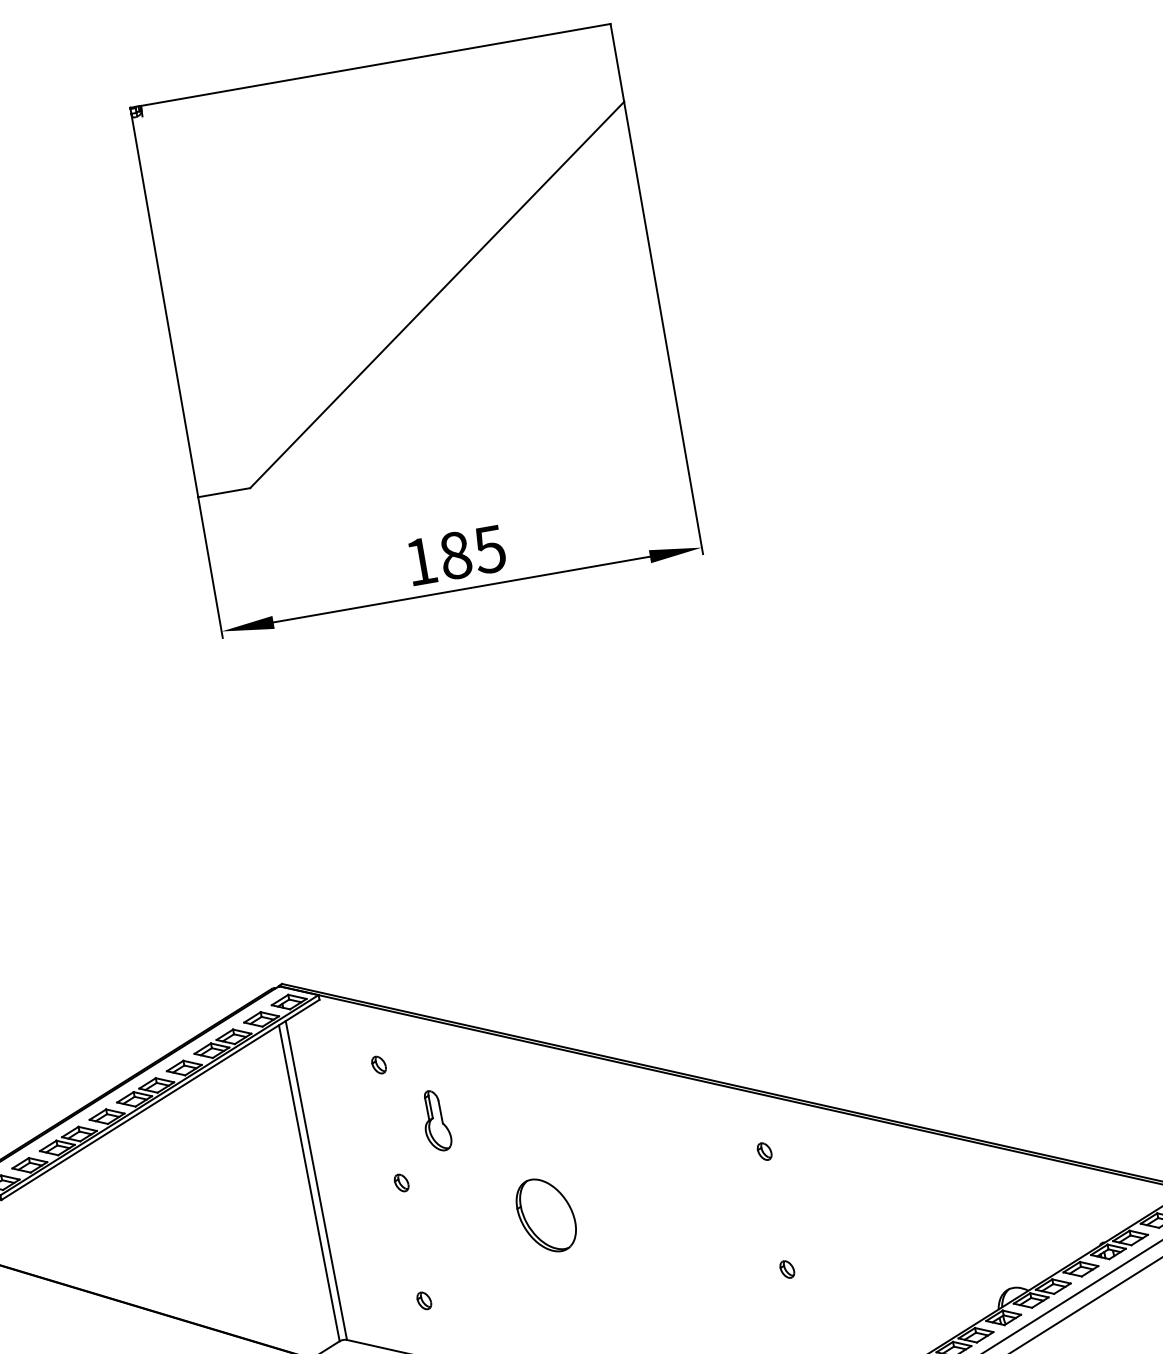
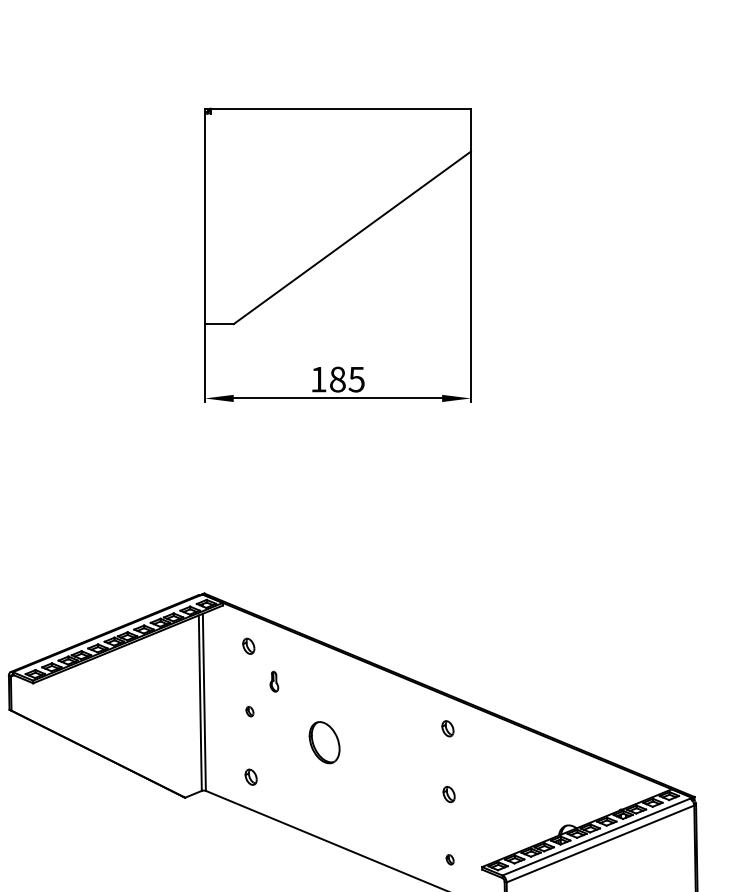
part: (378, 1063) -> (248, 645), size x1.6
part: (436, 1120) -> (274, 681), size x0.6
part: (763, 1151) -> (447, 728), size x1.6
part: (786, 1268) -> (448, 793), size x1.6
part: (423, 1299) -> (250, 776), size x1.6

